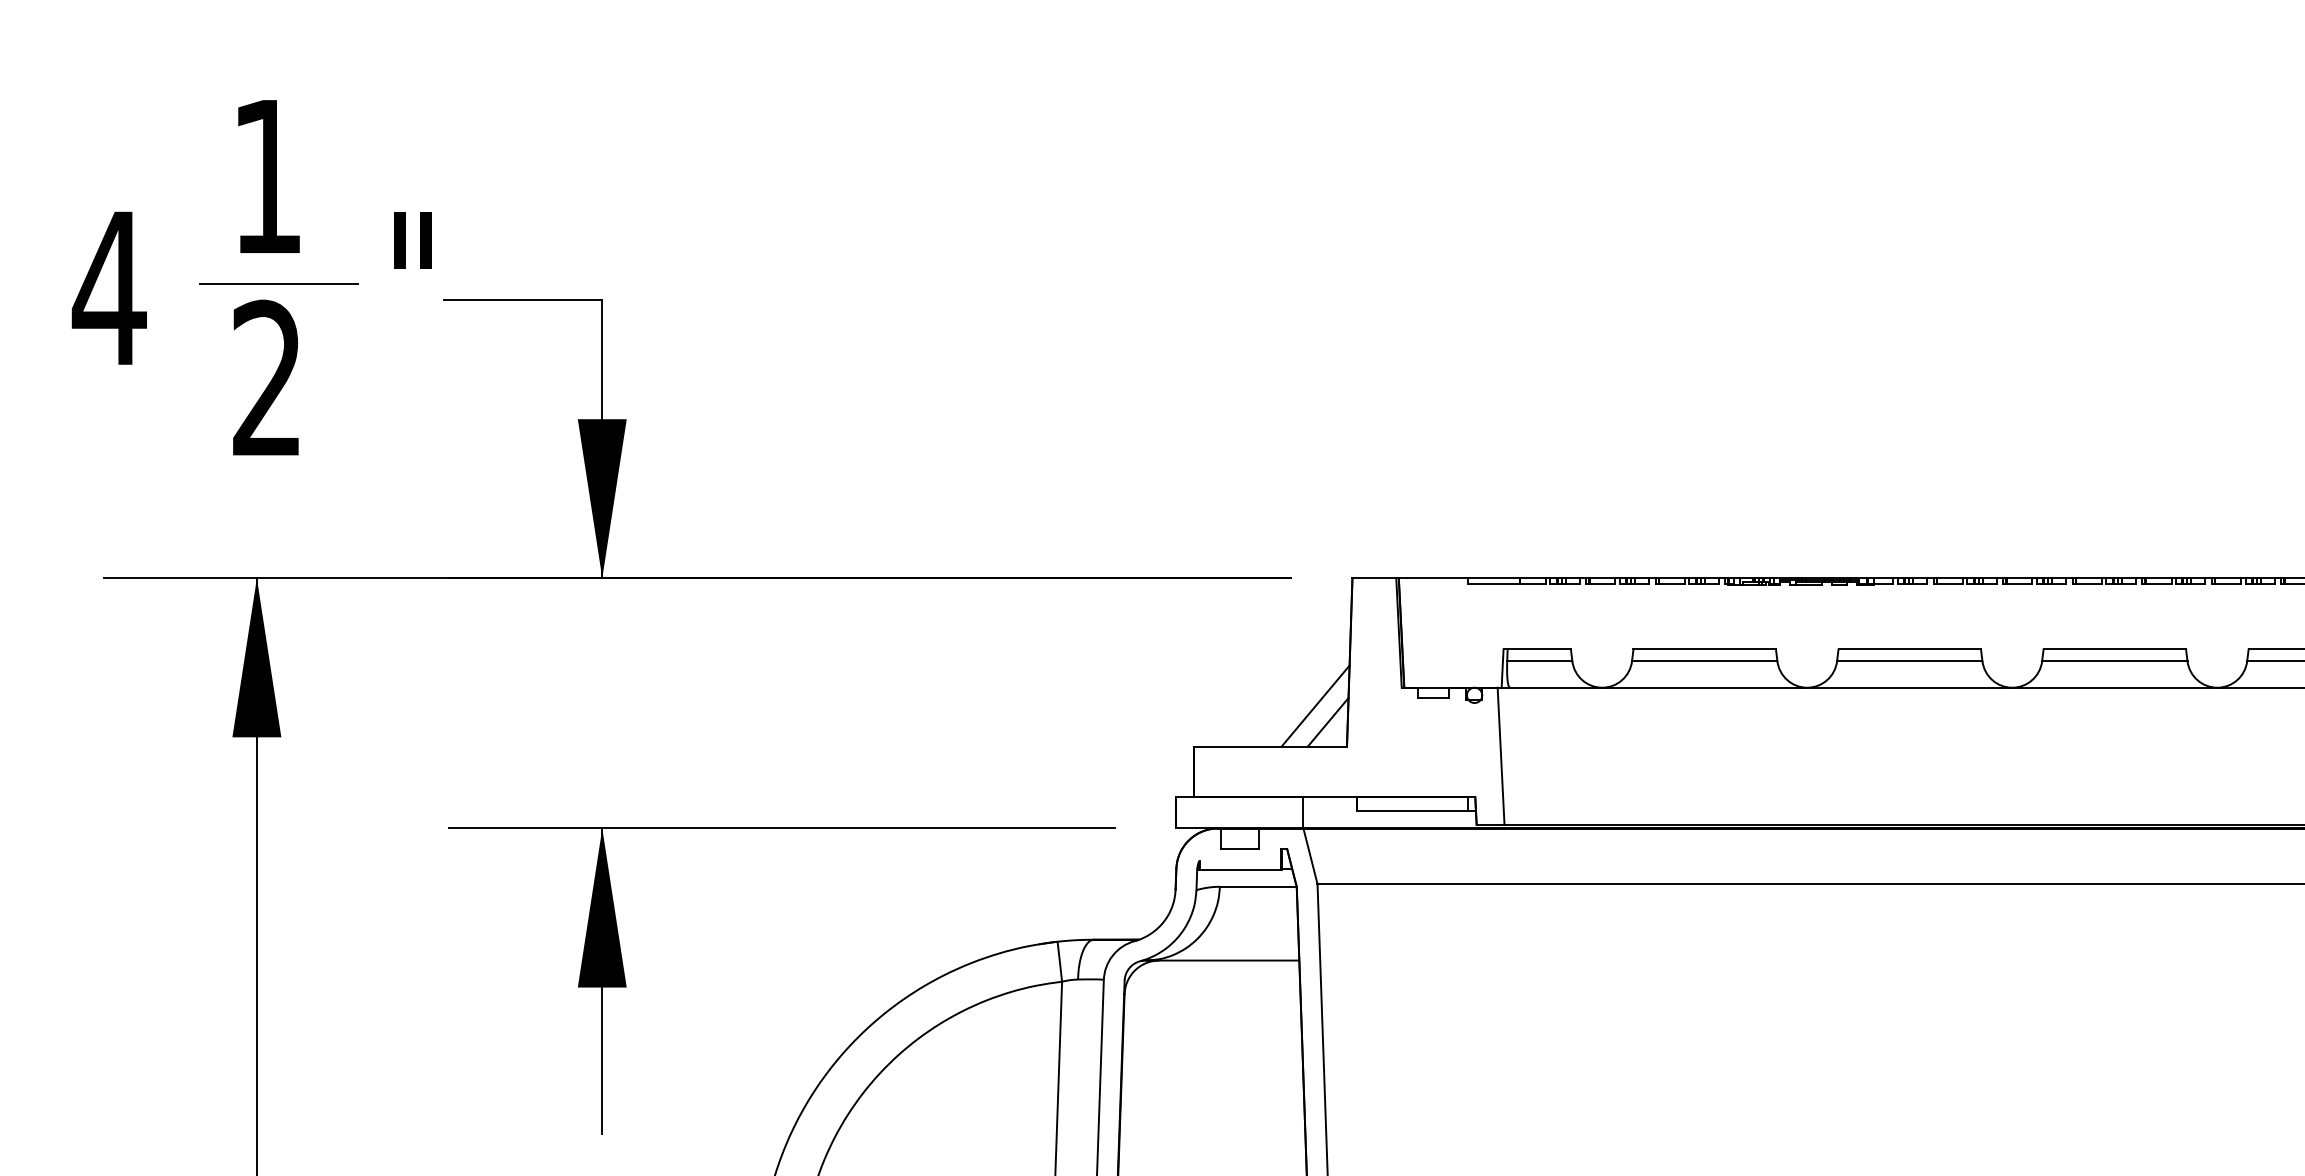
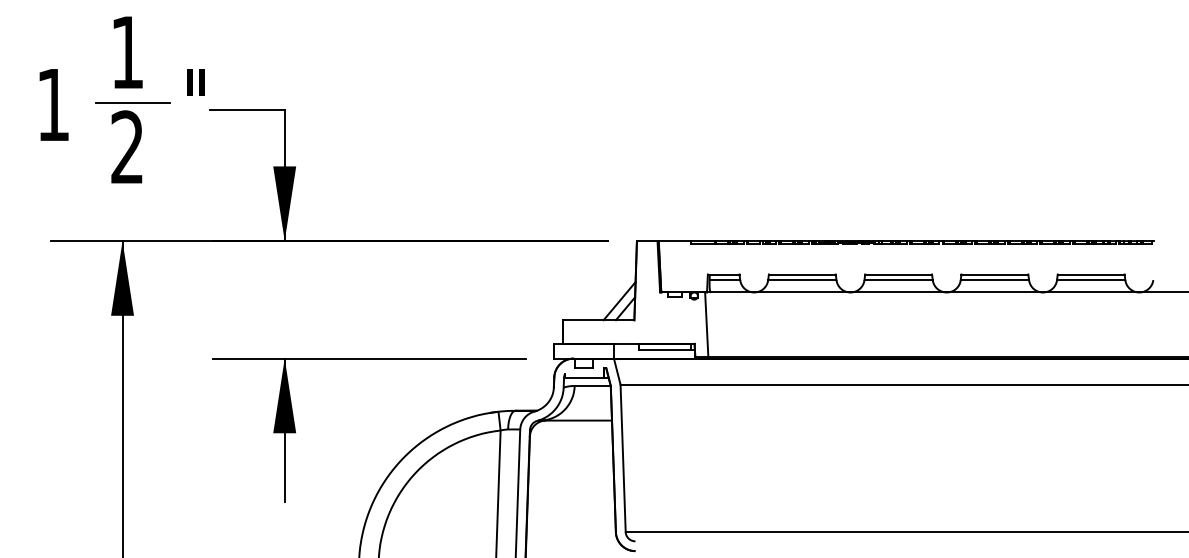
text: (107, 287) -> (52, 104), 4 -> 1

